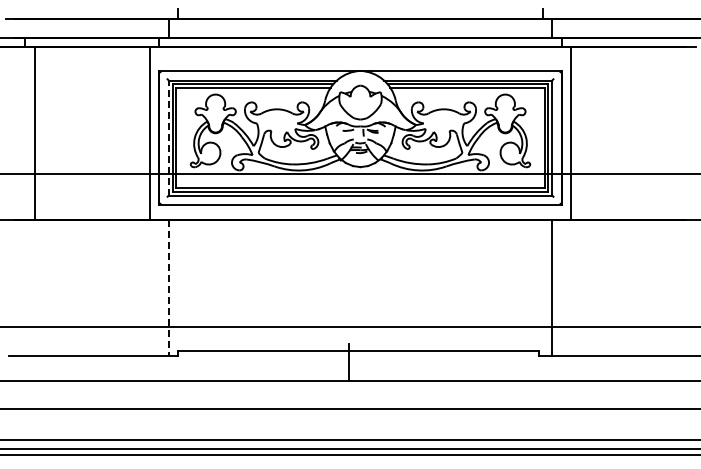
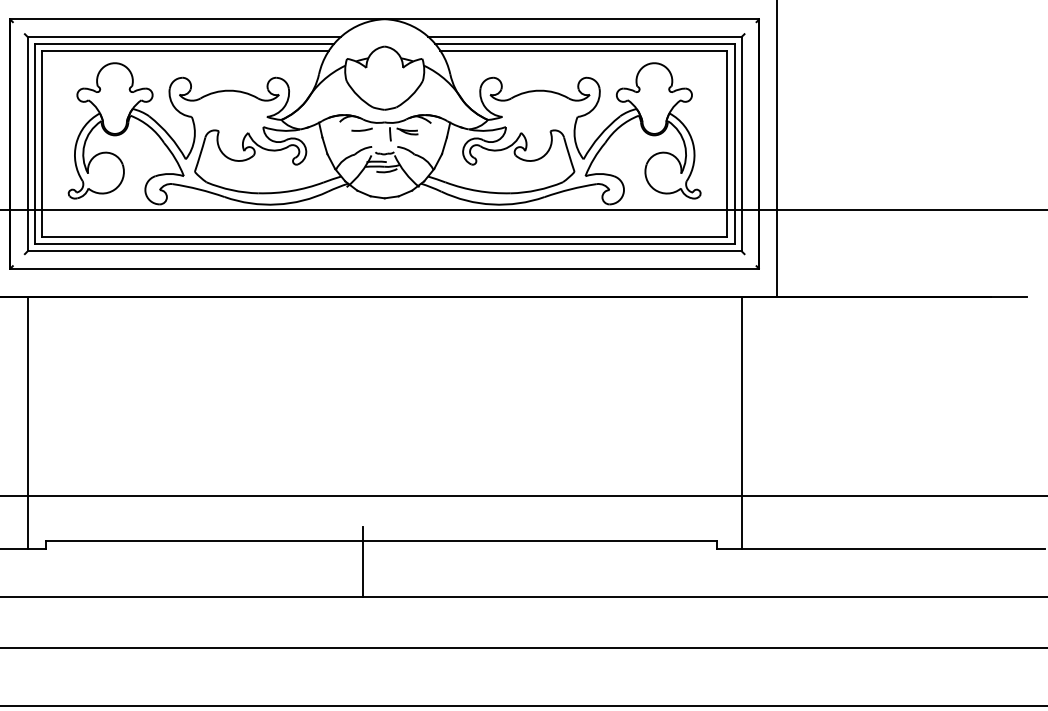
line: (168, 138) -> (27, 145), dashed -> solid
line: (168, 287) -> (27, 422), dashed -> solid

